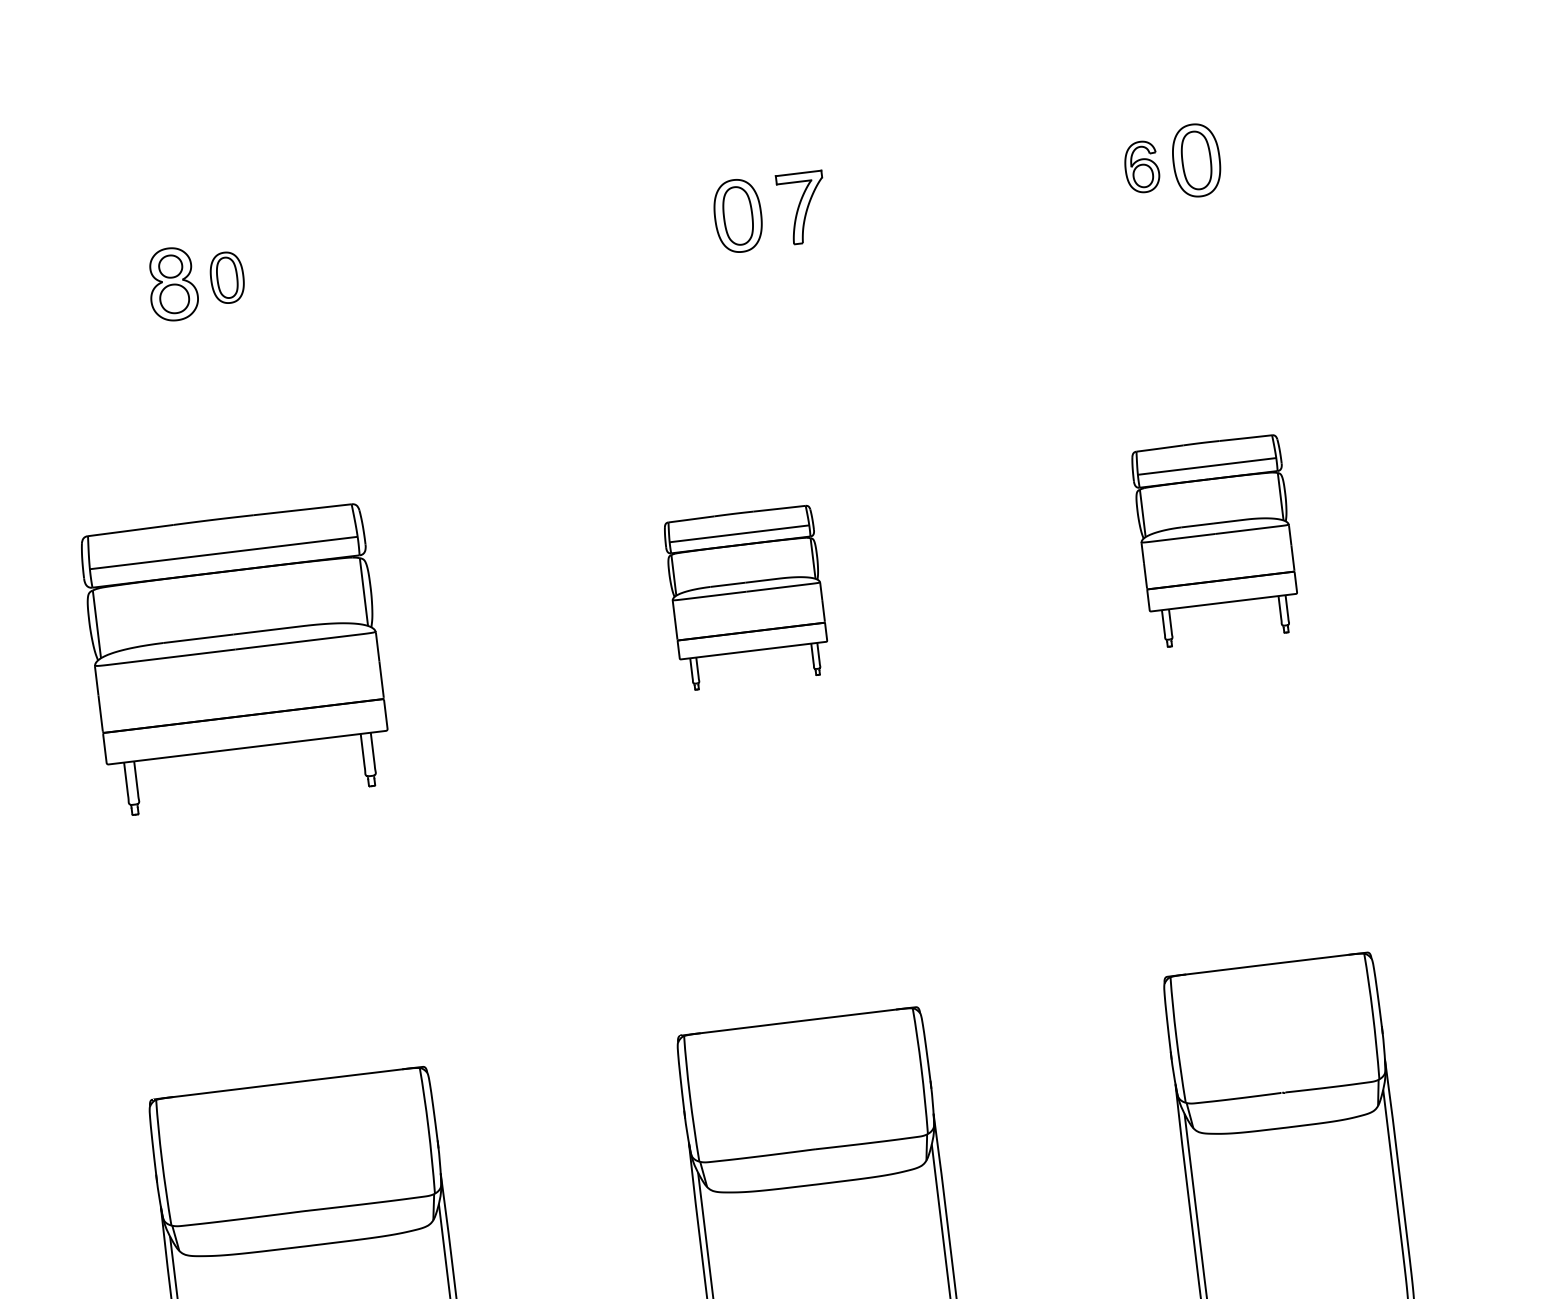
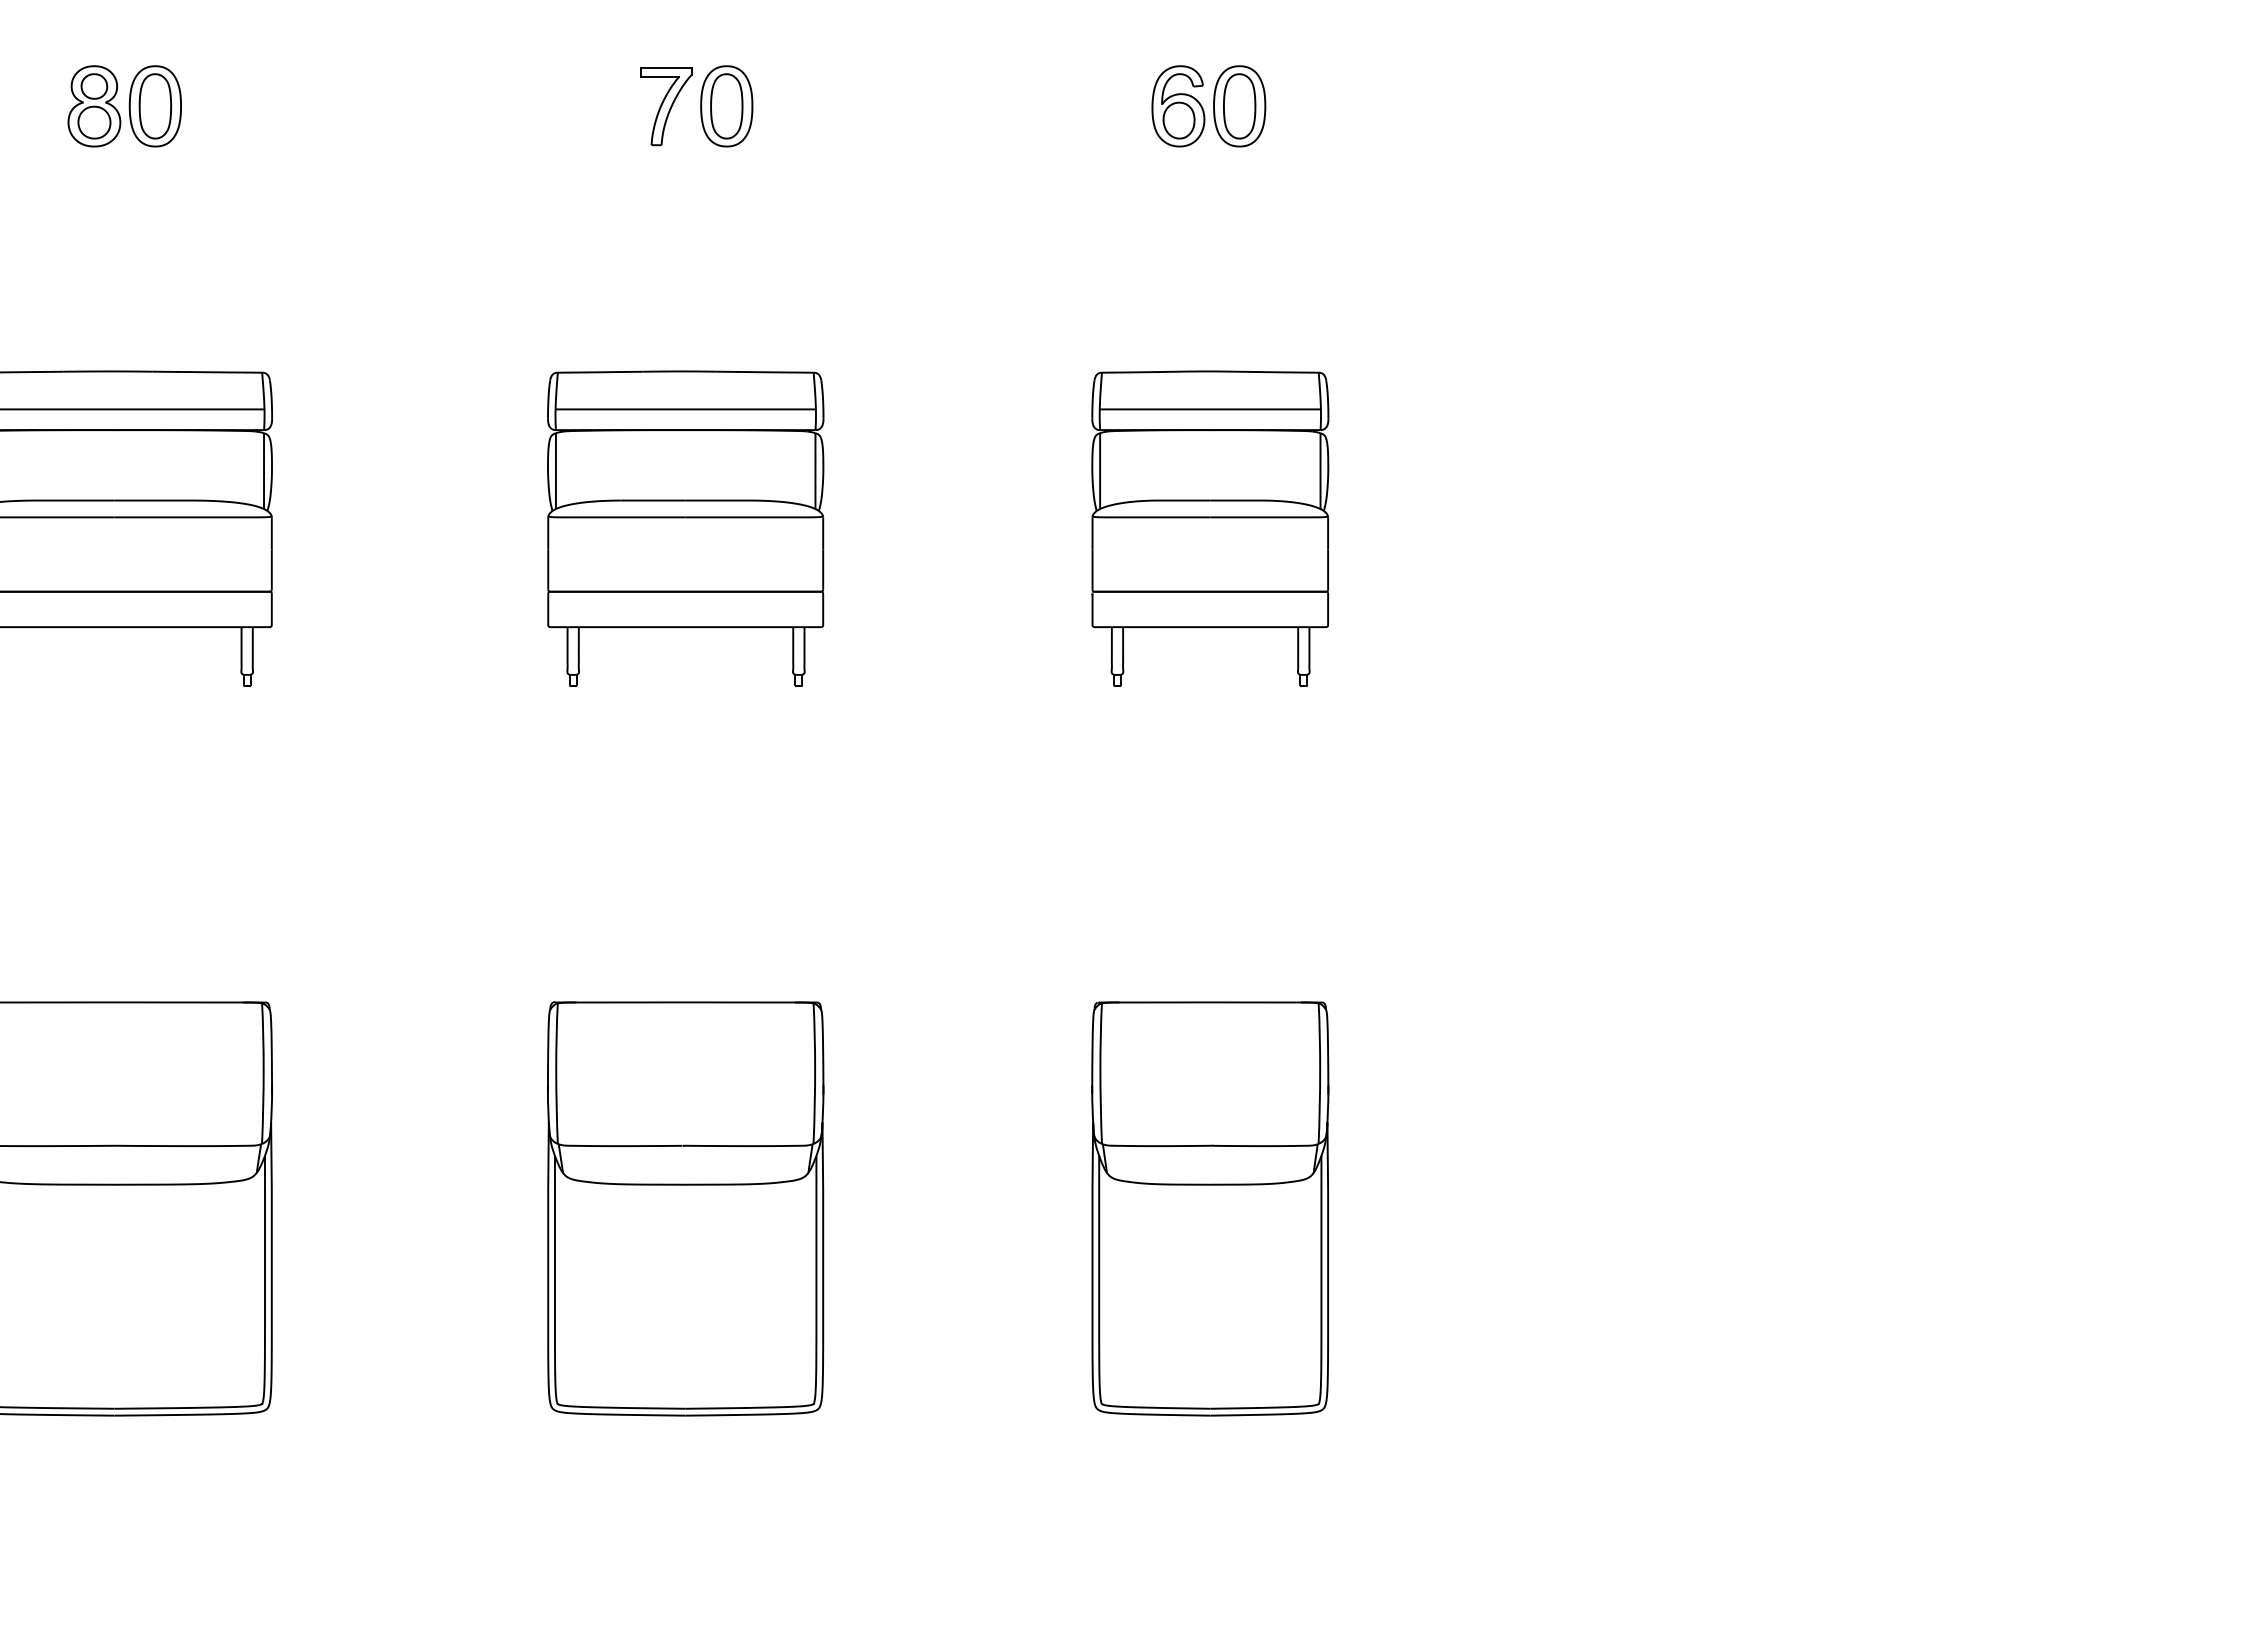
part: (1141, 167) -> (1178, 106), size x1.43
part: (803, 208) -> (666, 106), moved
part: (226, 277) -> (154, 106), size x1.43
part: (1216, 540) -> (1210, 528), size x1.43
part: (746, 597) -> (685, 528), size x1.67

